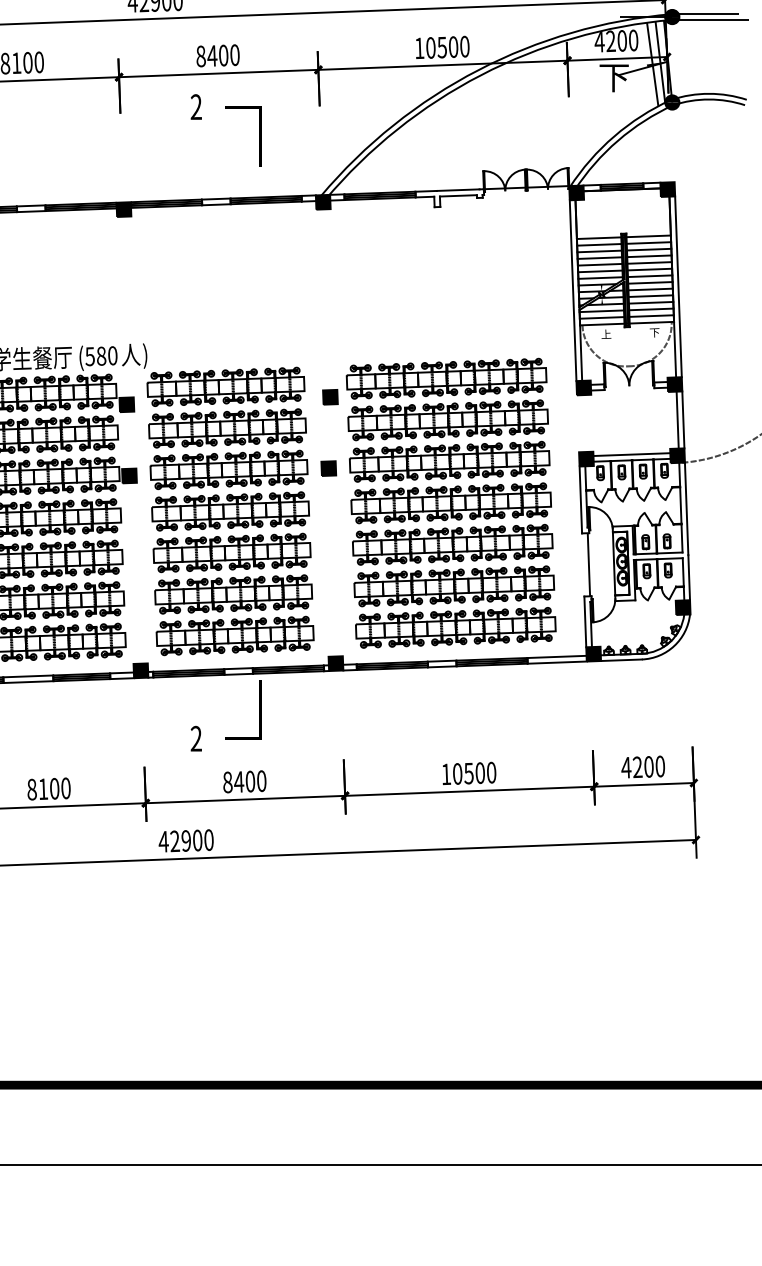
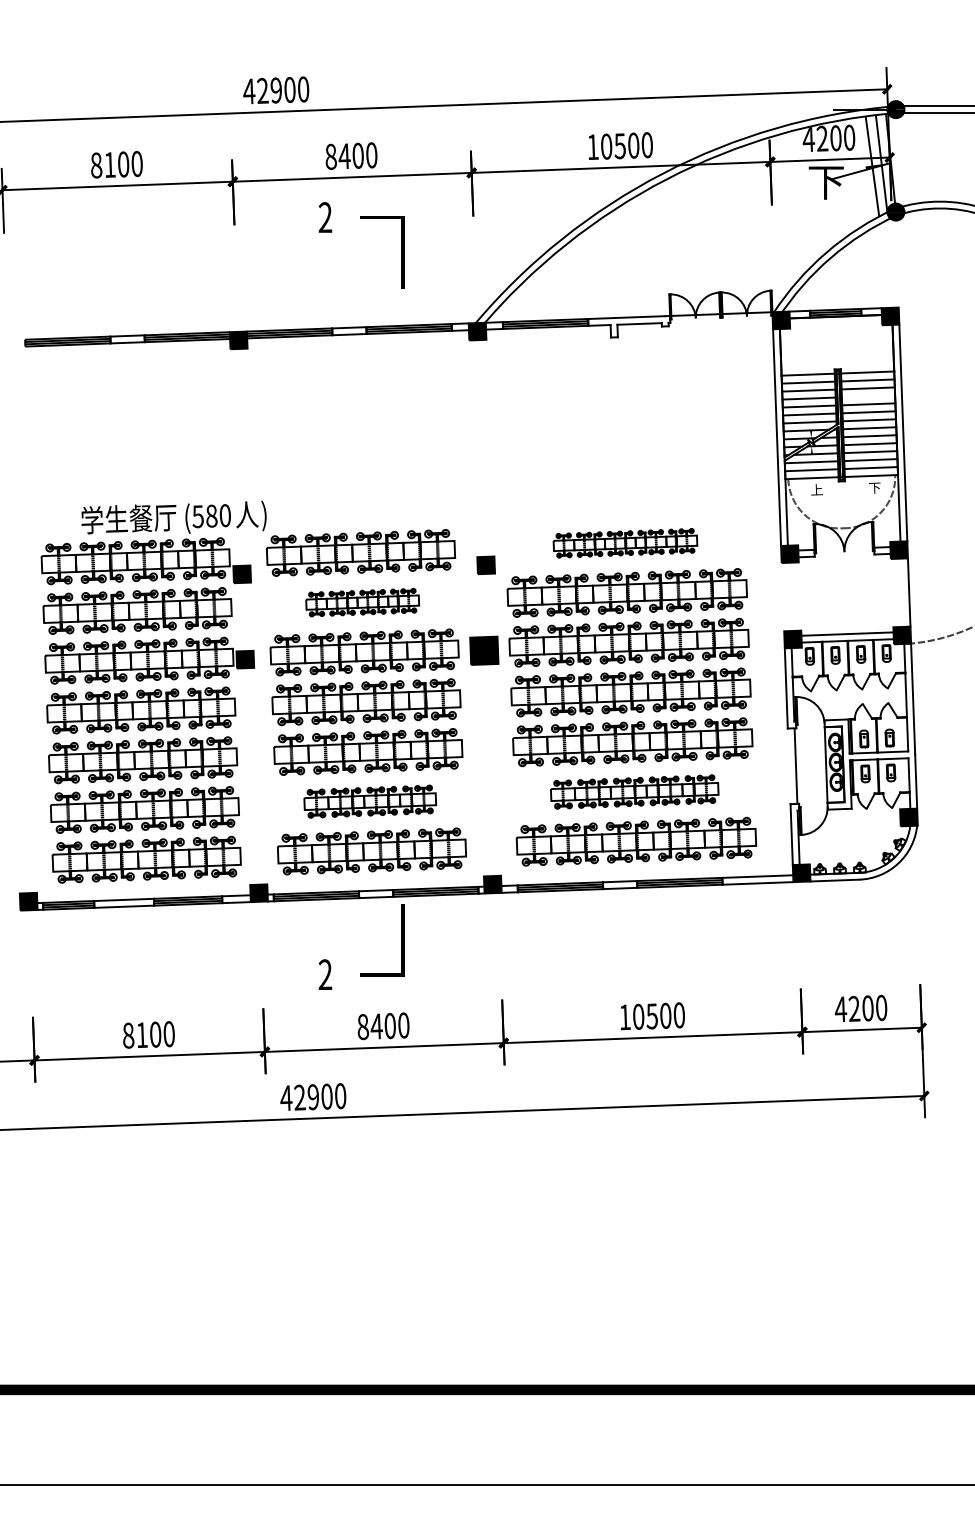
line: (649, 256) -> (868, 396), removed
part: (446, 379) -> (625, 543), size x0.6
line: (677, 419) -> (902, 592), removed
part: (227, 428) -> (362, 602), size x0.6
part: (328, 468) -> (483, 650), size x1.6
part: (454, 585) -> (634, 791), size x0.7
part: (233, 594) -> (370, 801), size x0.7

